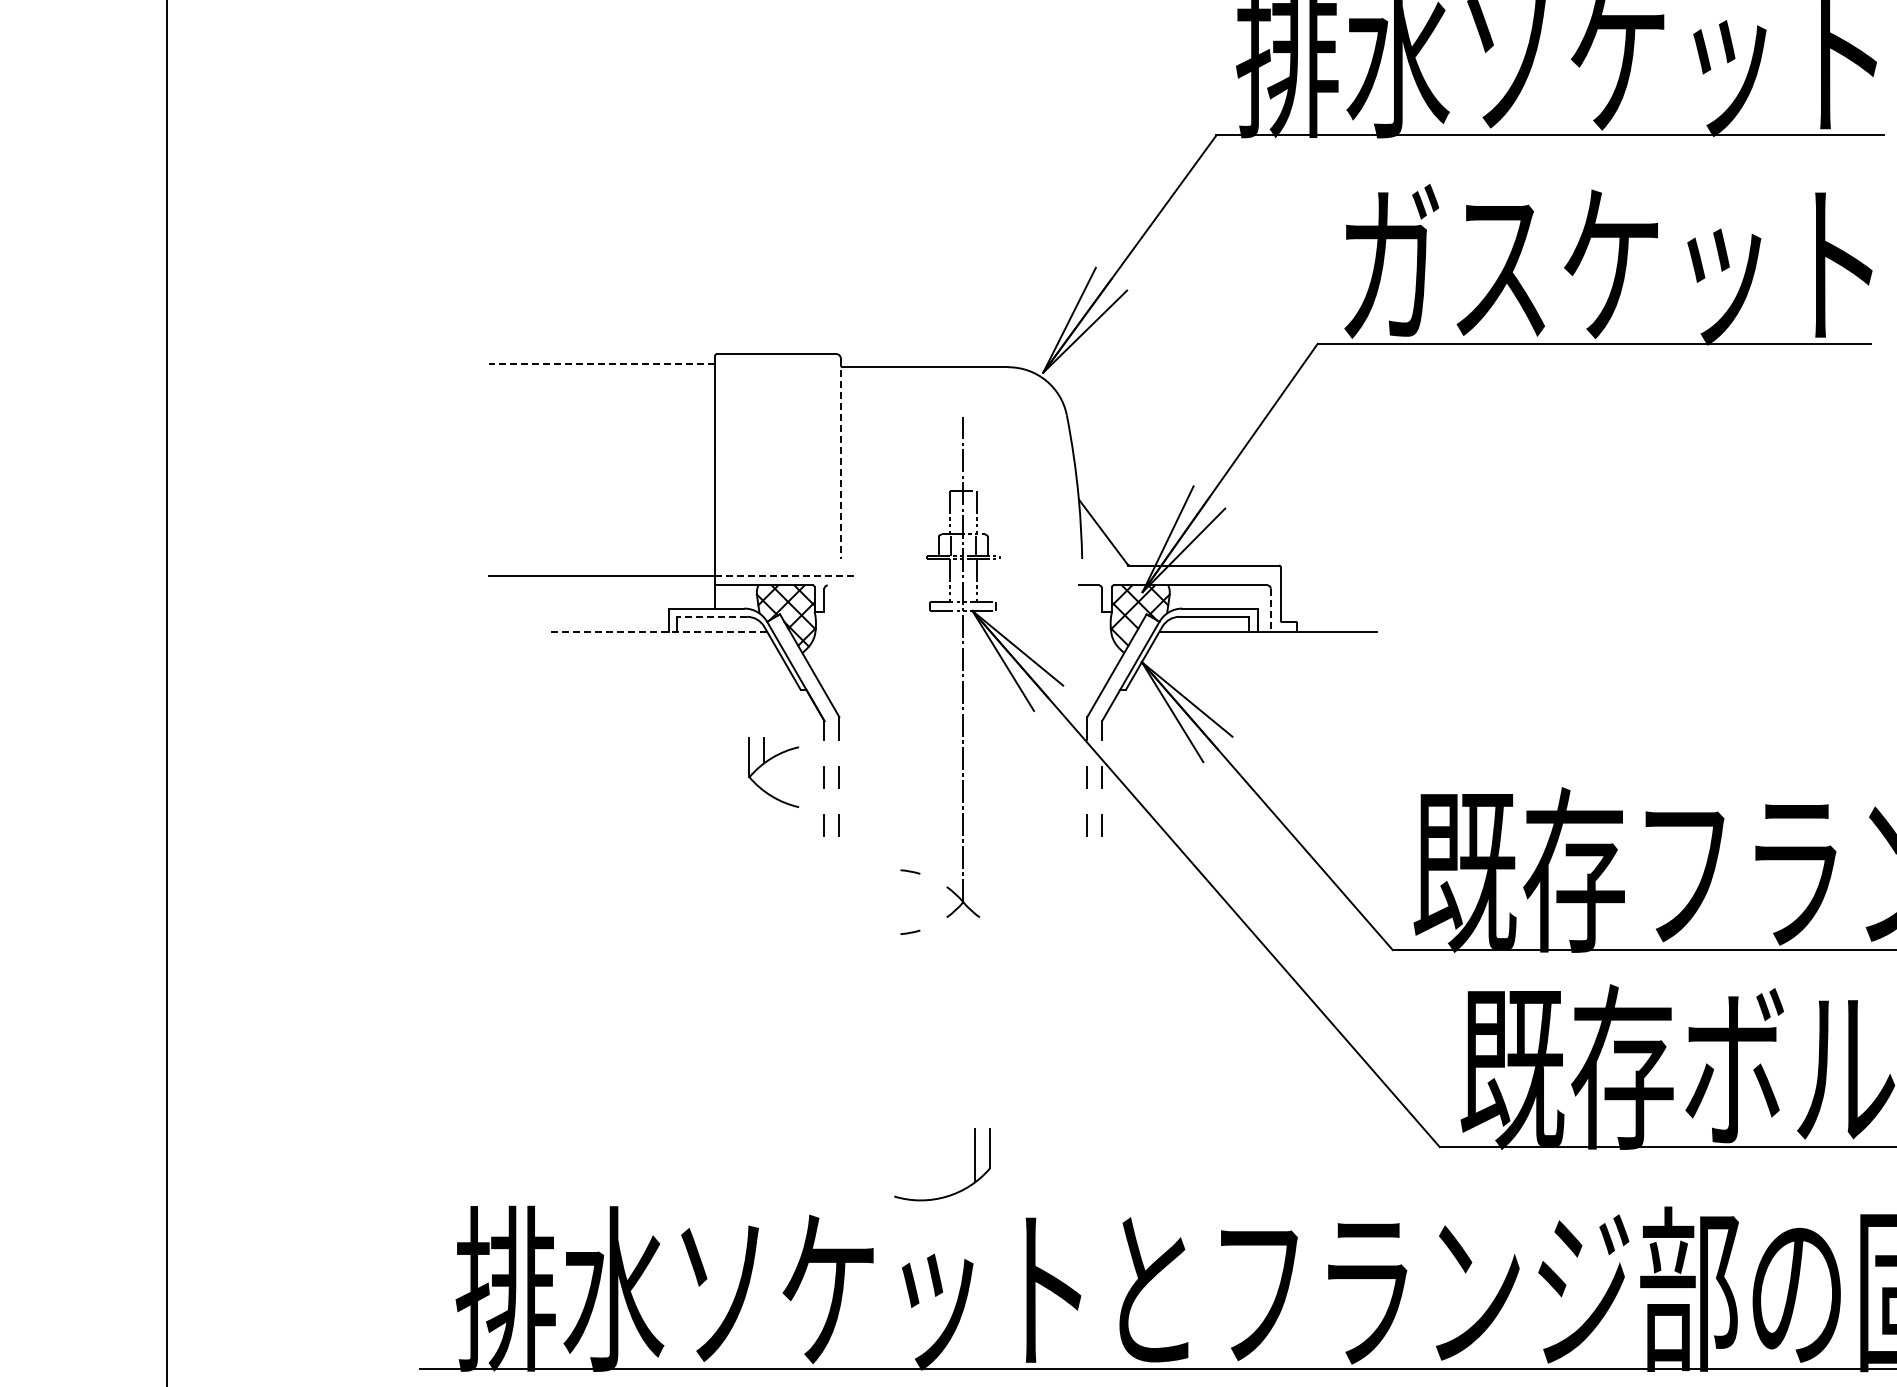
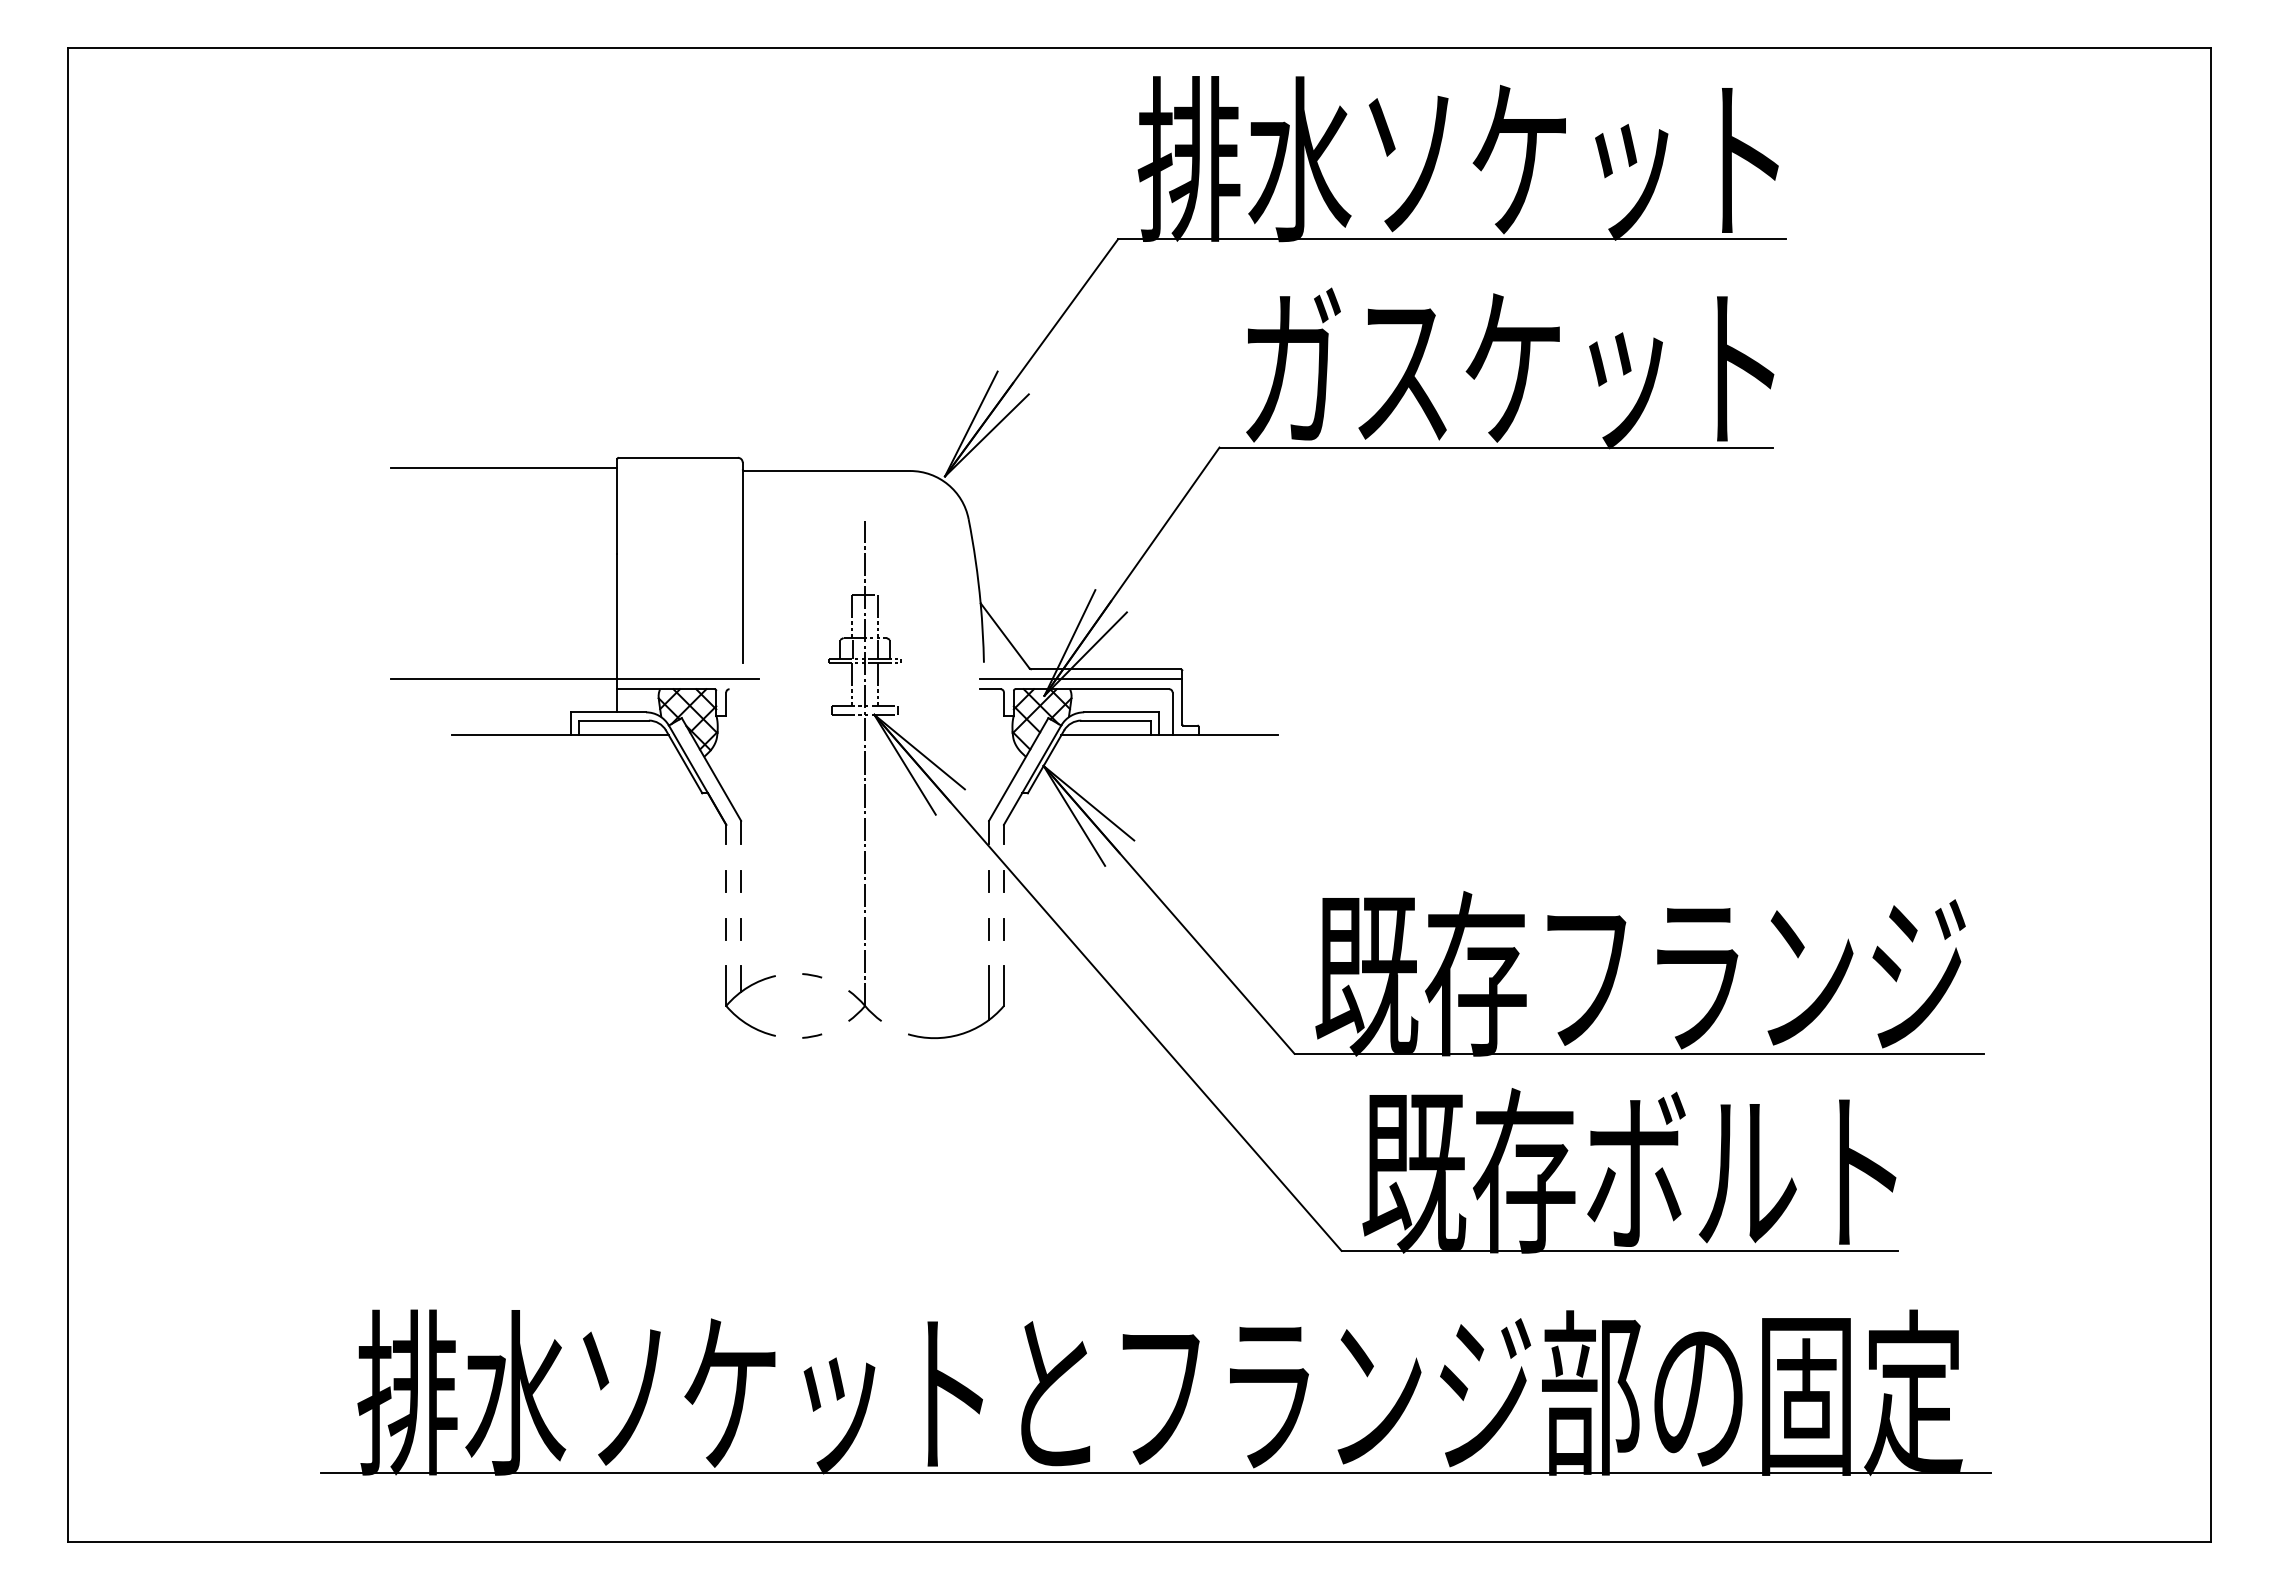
line: (601, 363) -> (503, 467), dashed -> solid
line: (840, 459) -> (742, 563), dashed -> solid
line: (785, 575) -> (687, 679), dashed -> solid
line: (1179, 575) -> (1081, 679), added
line: (1270, 610) -> (1172, 714), dashed -> solid
line: (712, 616) -> (614, 720), dashed -> solid
line: (658, 631) -> (560, 735), dashed -> solid
part: (765, 763) -> (742, 992), moved
part: (956, 1191) -> (970, 1029), moved

